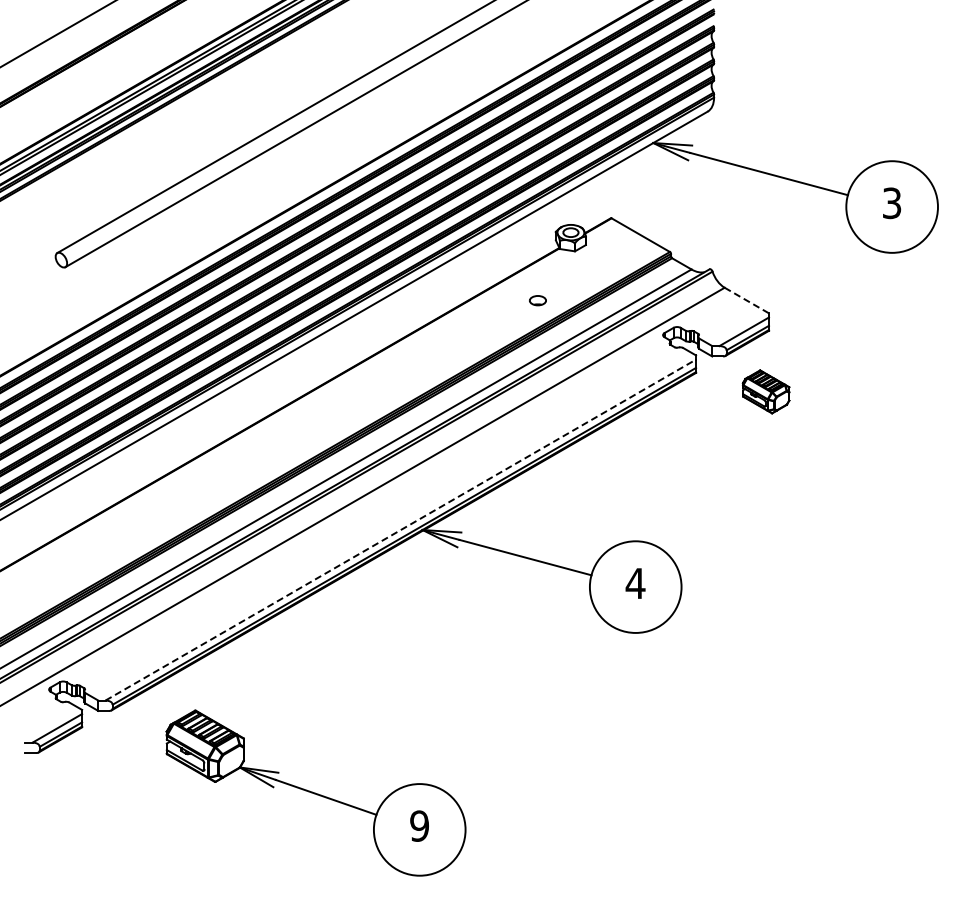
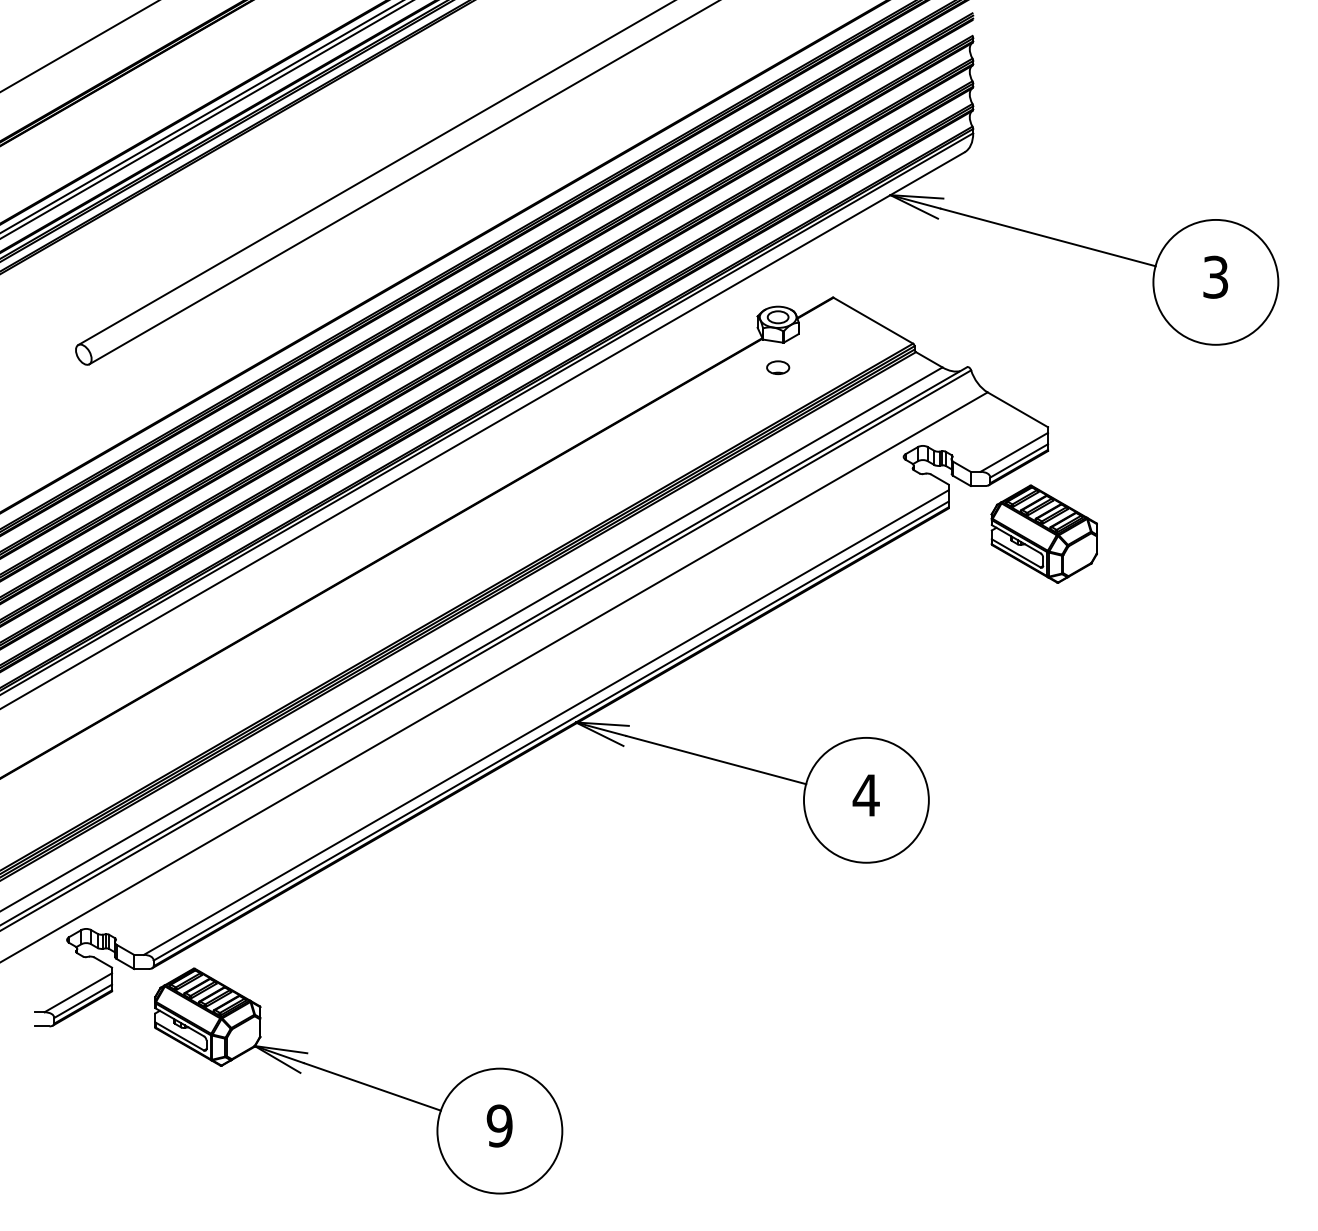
part: (537, 300) -> (777, 367), moved
line: (746, 300) -> (1017, 409), dashed -> solid
part: (765, 391) -> (1043, 533), size x1.67
line: (400, 530) -> (545, 723), dashed -> solid
part: (315, 792) -> (357, 1080), moved

